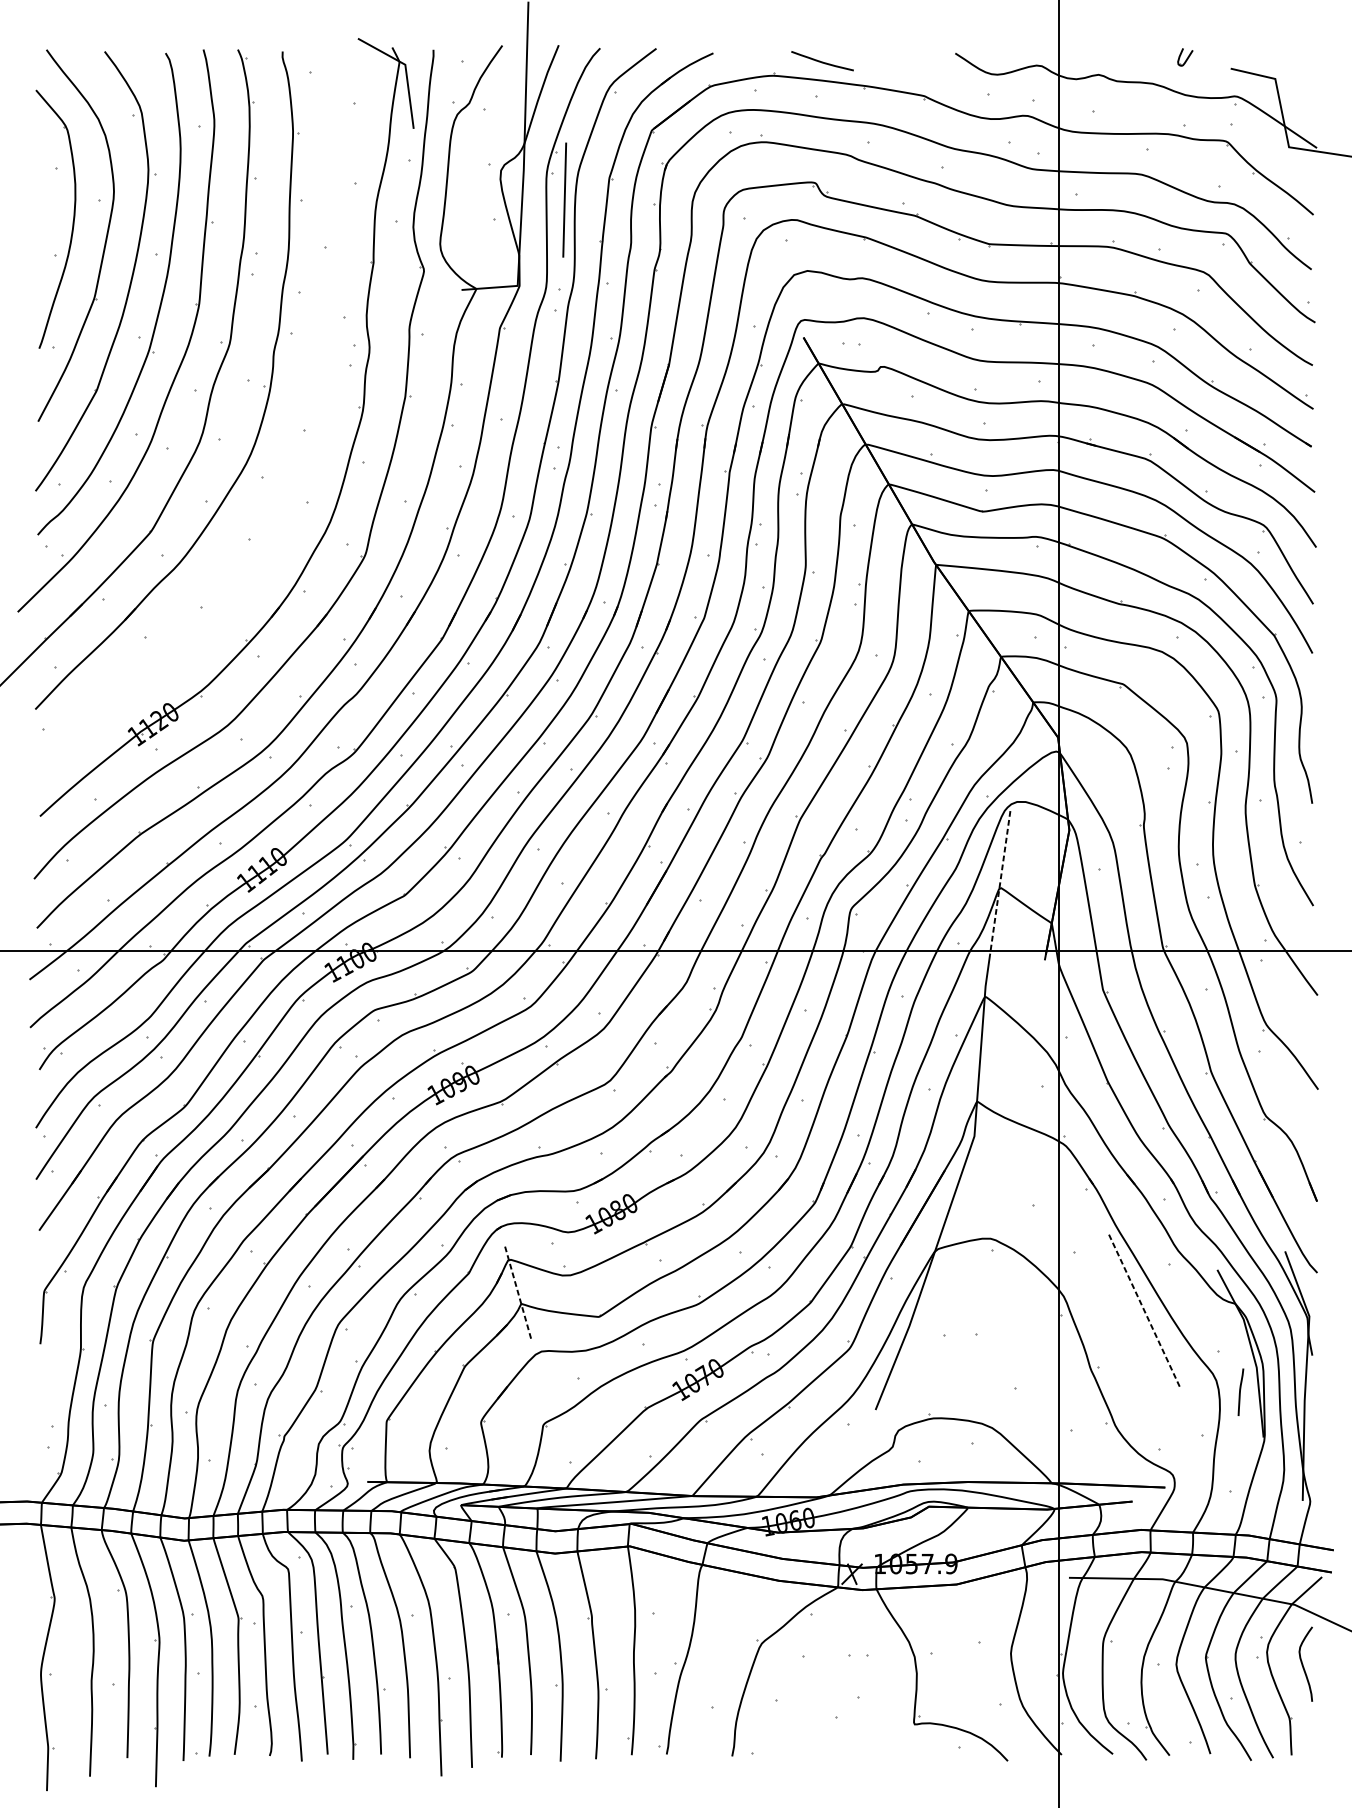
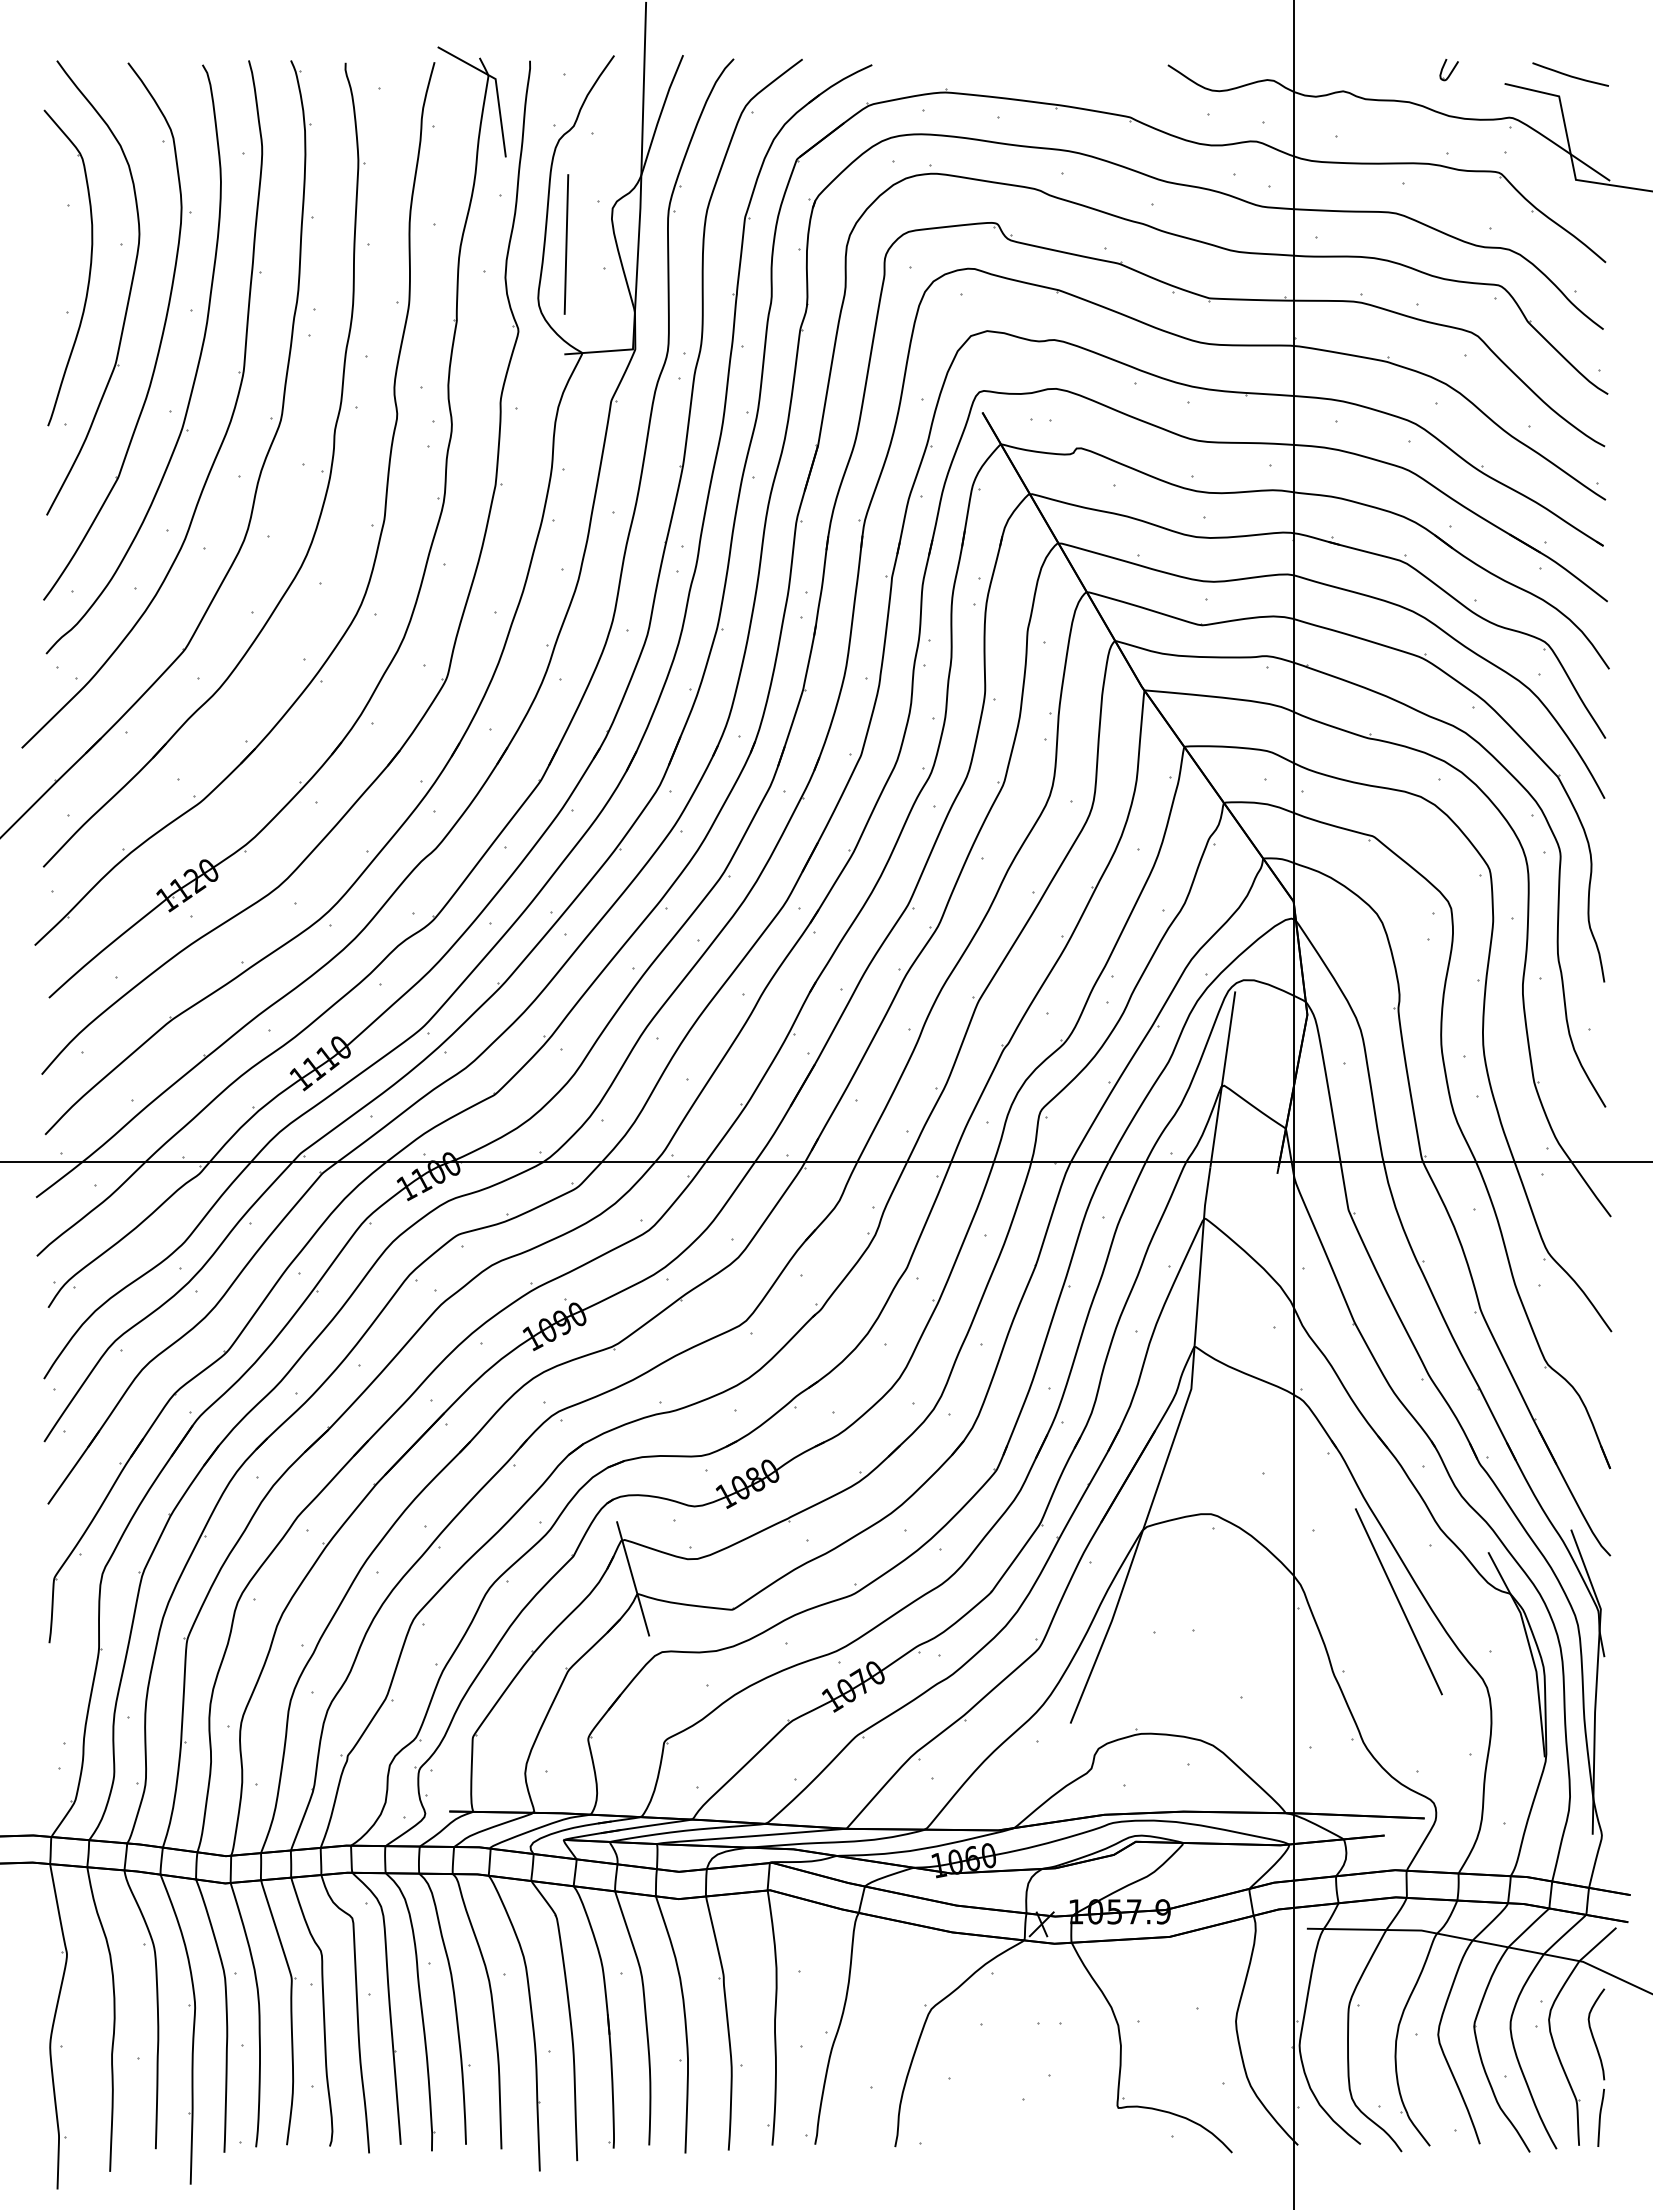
curve: (822, 61) -> (1570, 75), moved
line: (564, 200) -> (566, 244), moved
part: (309, 441) -> (378, 539), added
line: (999, 883) -> (1222, 1079), dashed -> solid
line: (518, 1291) -> (633, 1578), dashed -> solid
line: (1143, 1310) -> (1398, 1601), dashed -> solid
curve: (1240, 1391) -> (1600, 2117), moved

